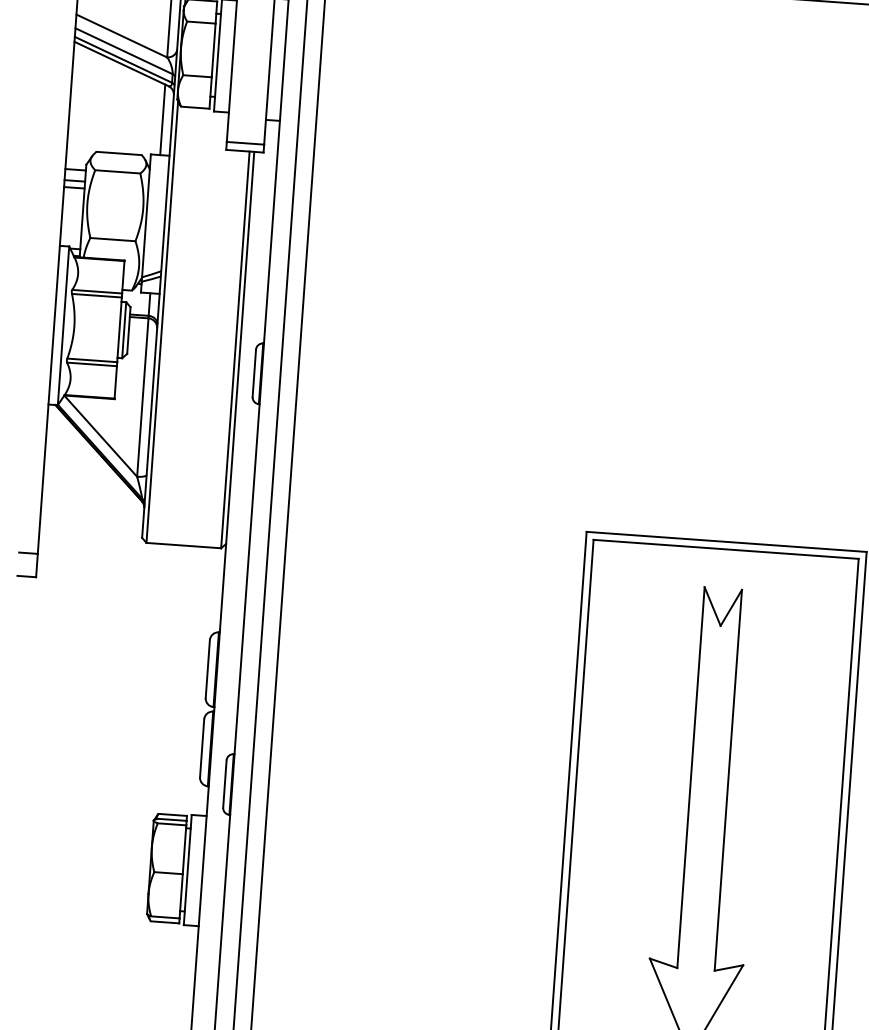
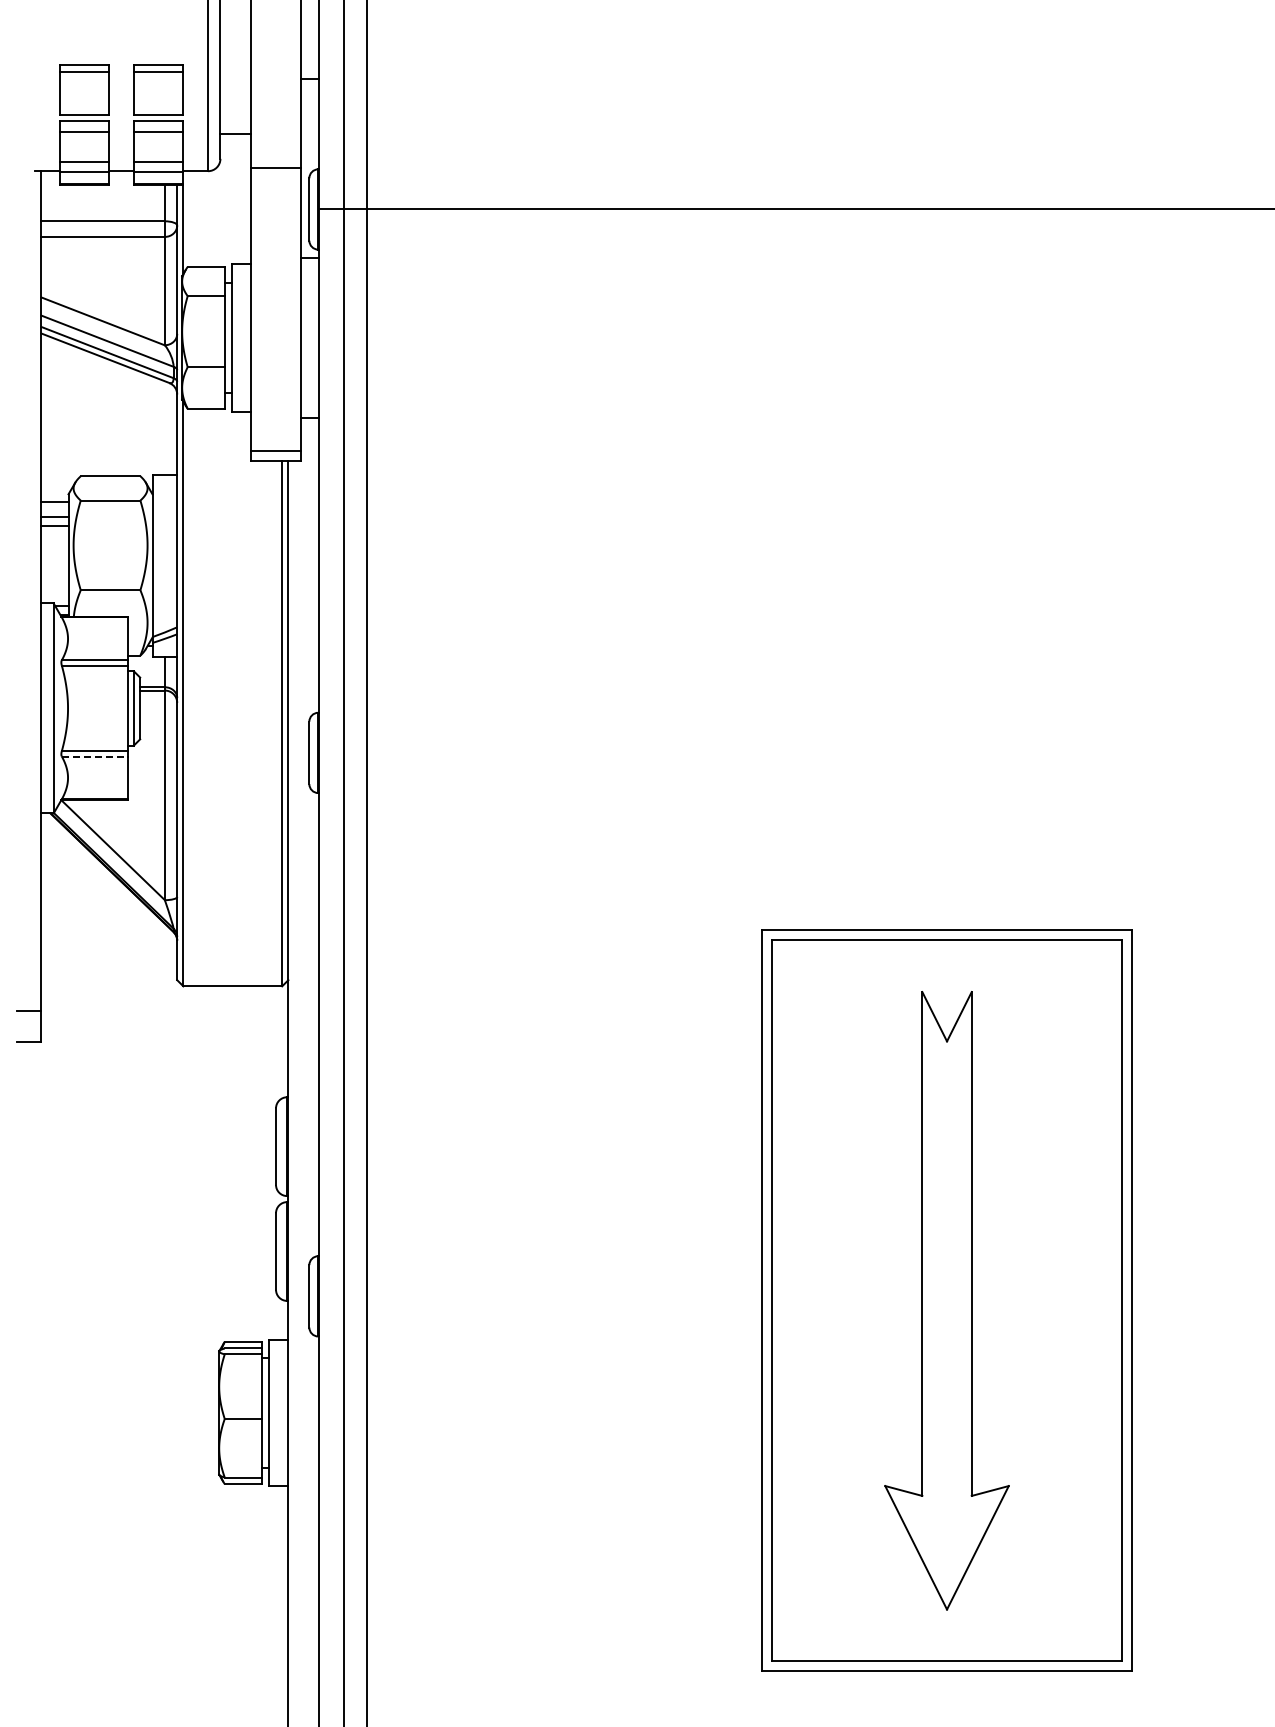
line: (162, 119) -> (164, 427), removed
line: (91, 364) -> (94, 756), solid -> dashed

